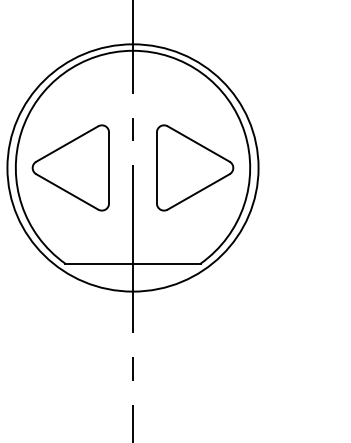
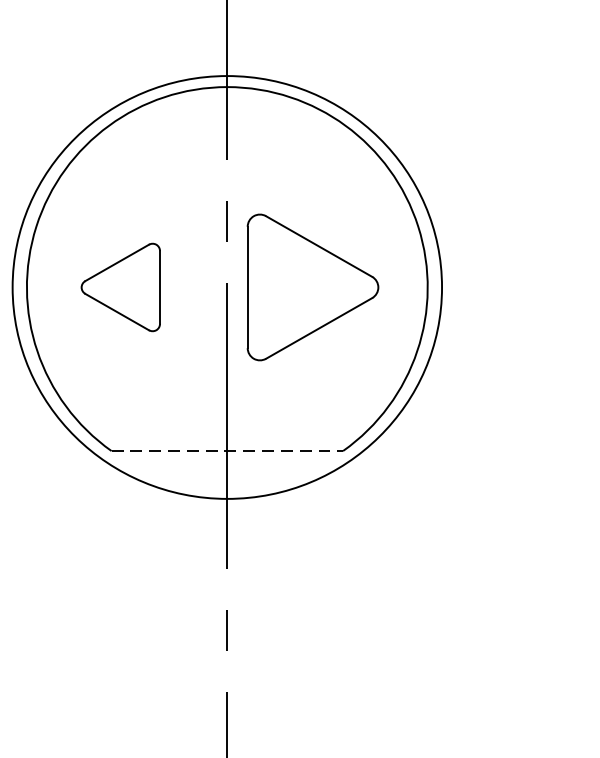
part: (70, 167) -> (120, 286), size x0.6
part: (195, 167) -> (313, 286), moved
line: (133, 263) -> (228, 450), solid -> dashed

